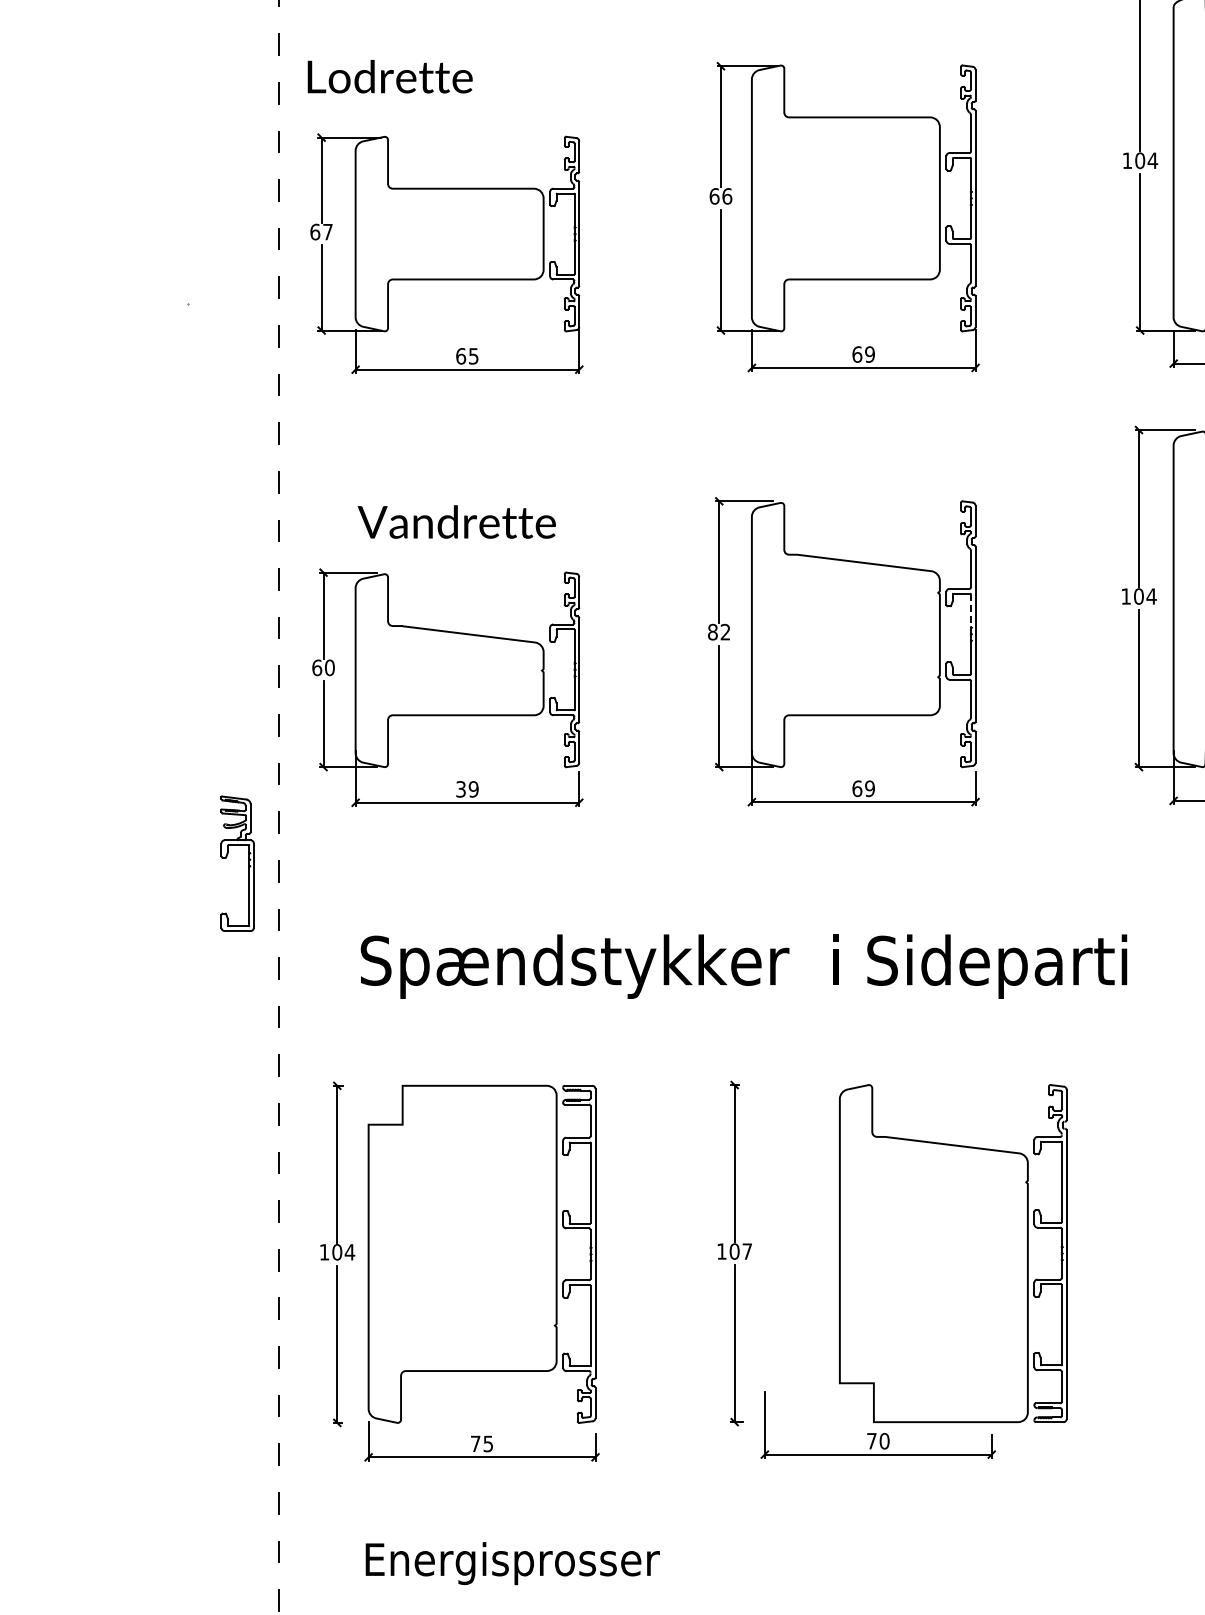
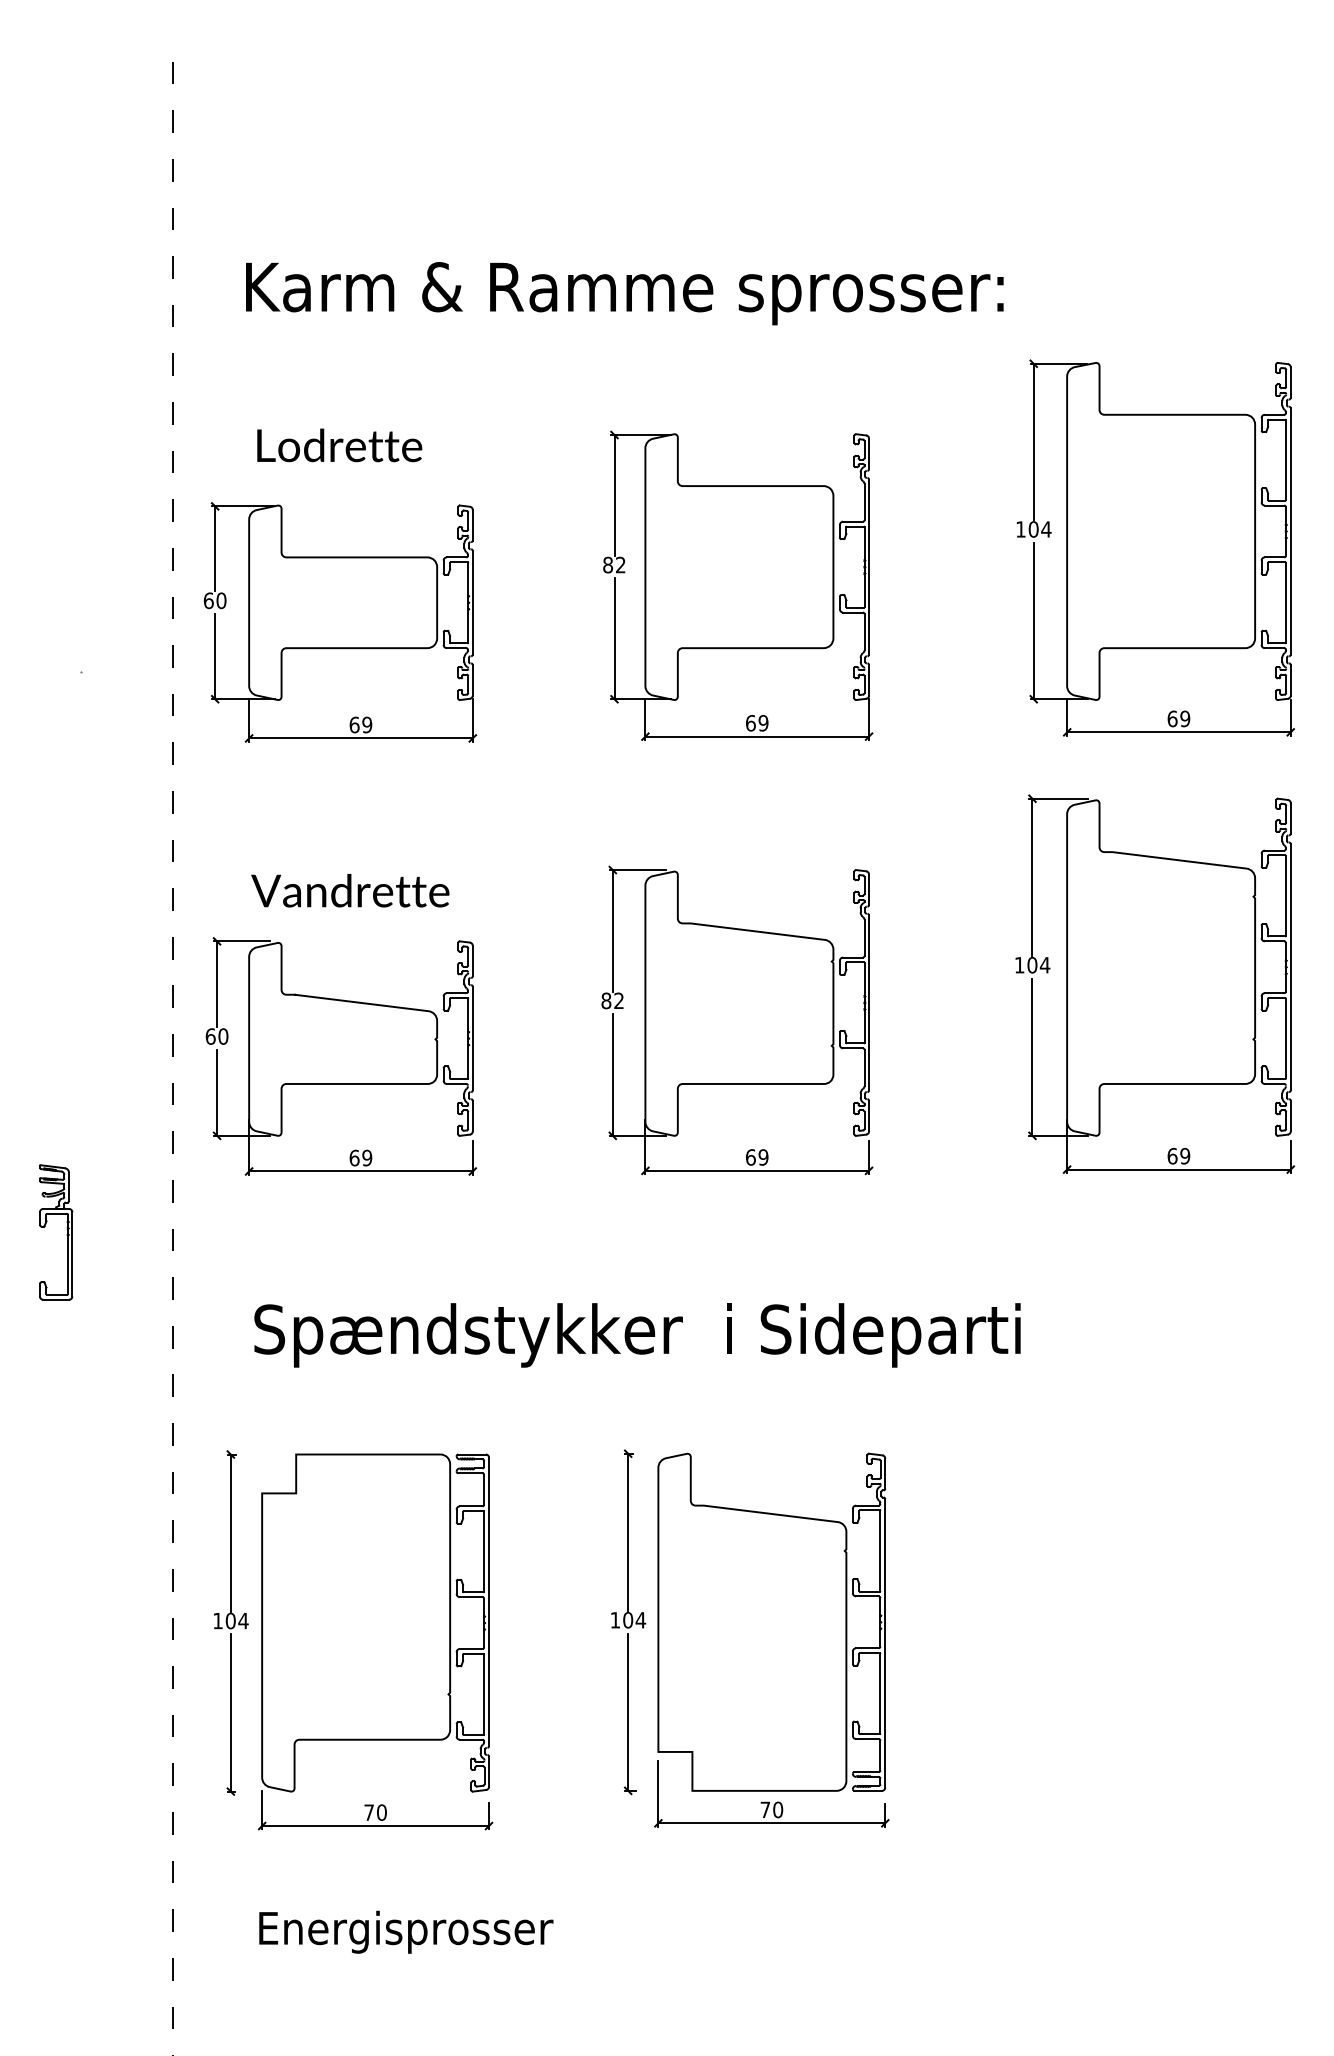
text: (389, 76) -> (339, 445), moved
text: (720, 195) -> (614, 564), 66 -> 82
text: (327, 231) -> (221, 600), 67 -> 60
text: (473, 355) -> (367, 724), 65 -> 69
line: (970, 610) -> (864, 979), dashed -> solid
text: (460, 788) -> (354, 1157), 39 -> 69
part: (247, 865) -> (66, 1234), moved
text: (746, 1251) -> (640, 1620), 107 -> 104
part: (952, 1252) -> (771, 1621), moved
text: (487, 1443) -> (381, 1812), 75 -> 70

